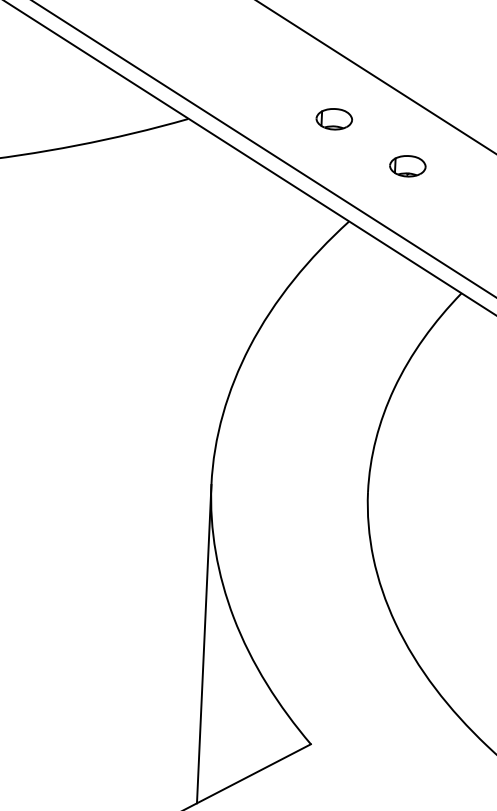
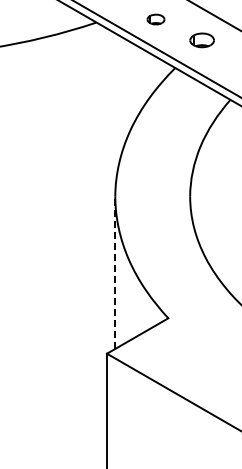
part: (333, 119) -> (155, 19), moved
part: (406, 166) -> (201, 40), size x1.4
line: (204, 643) -> (115, 272), solid -> dashed

